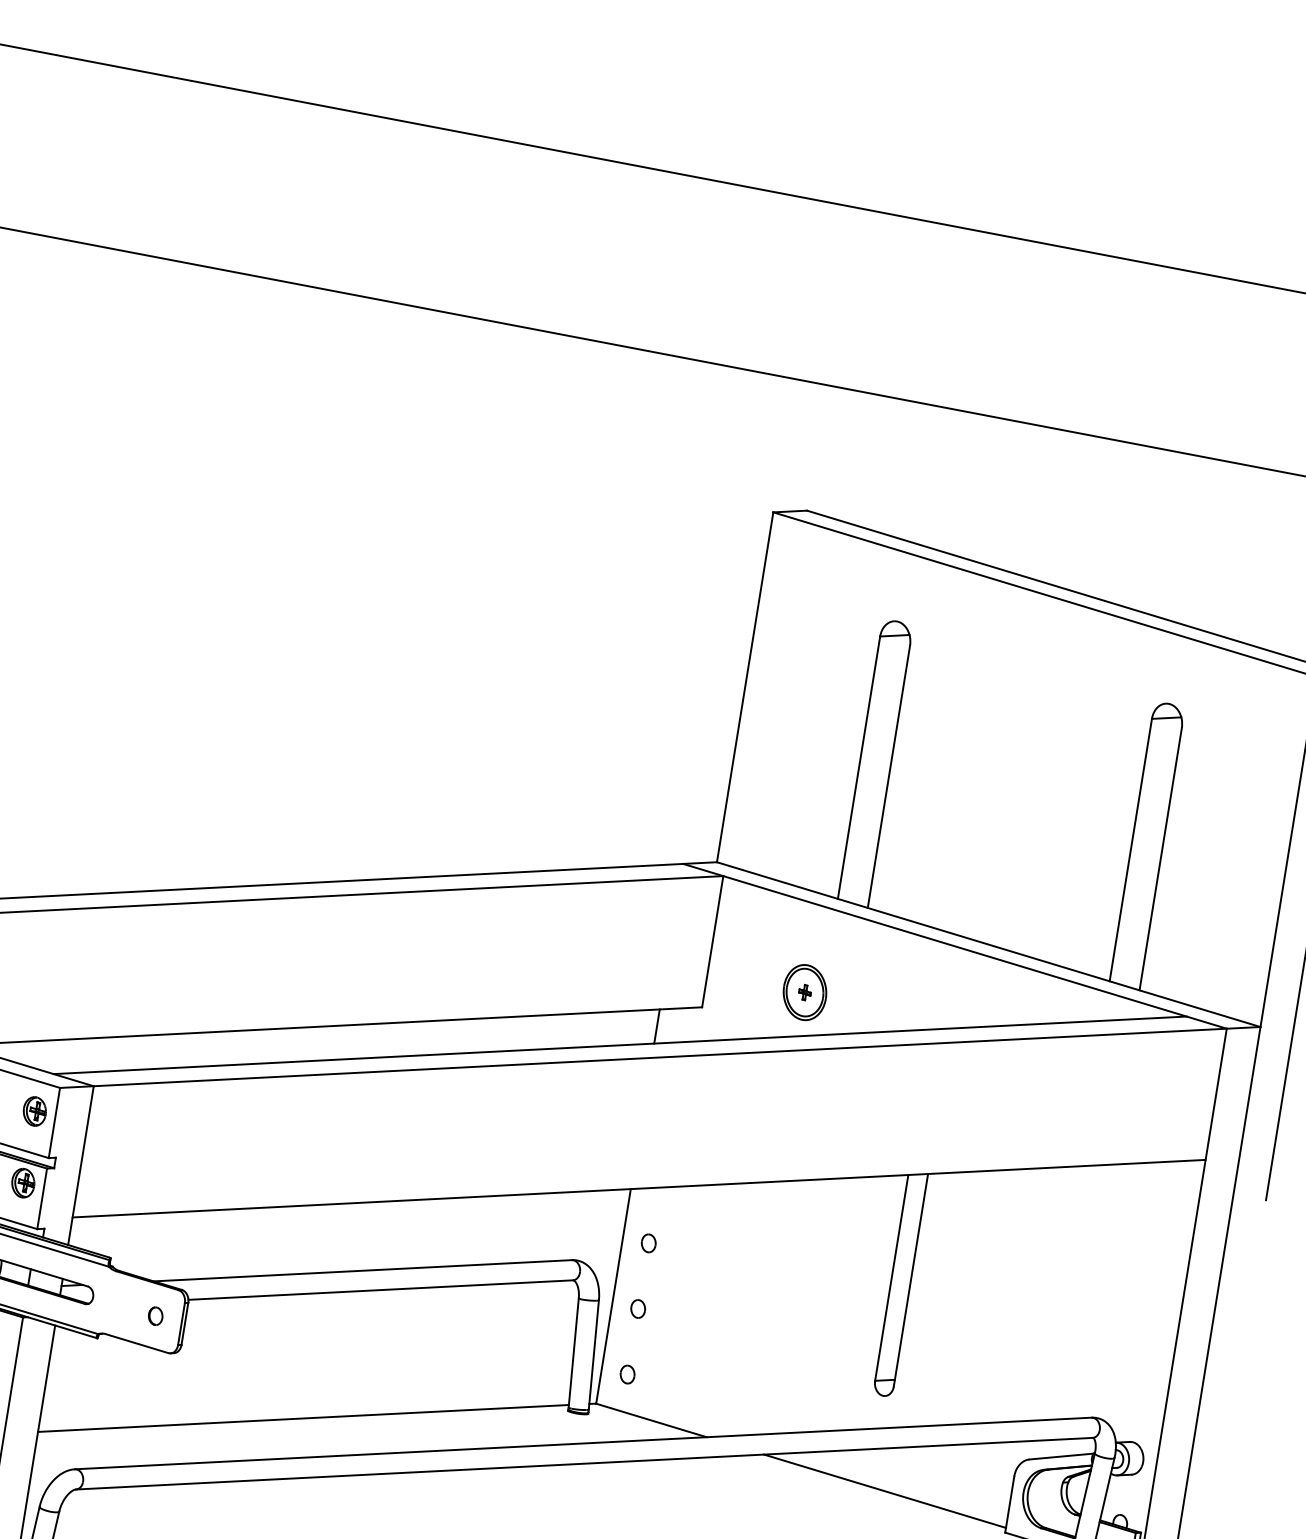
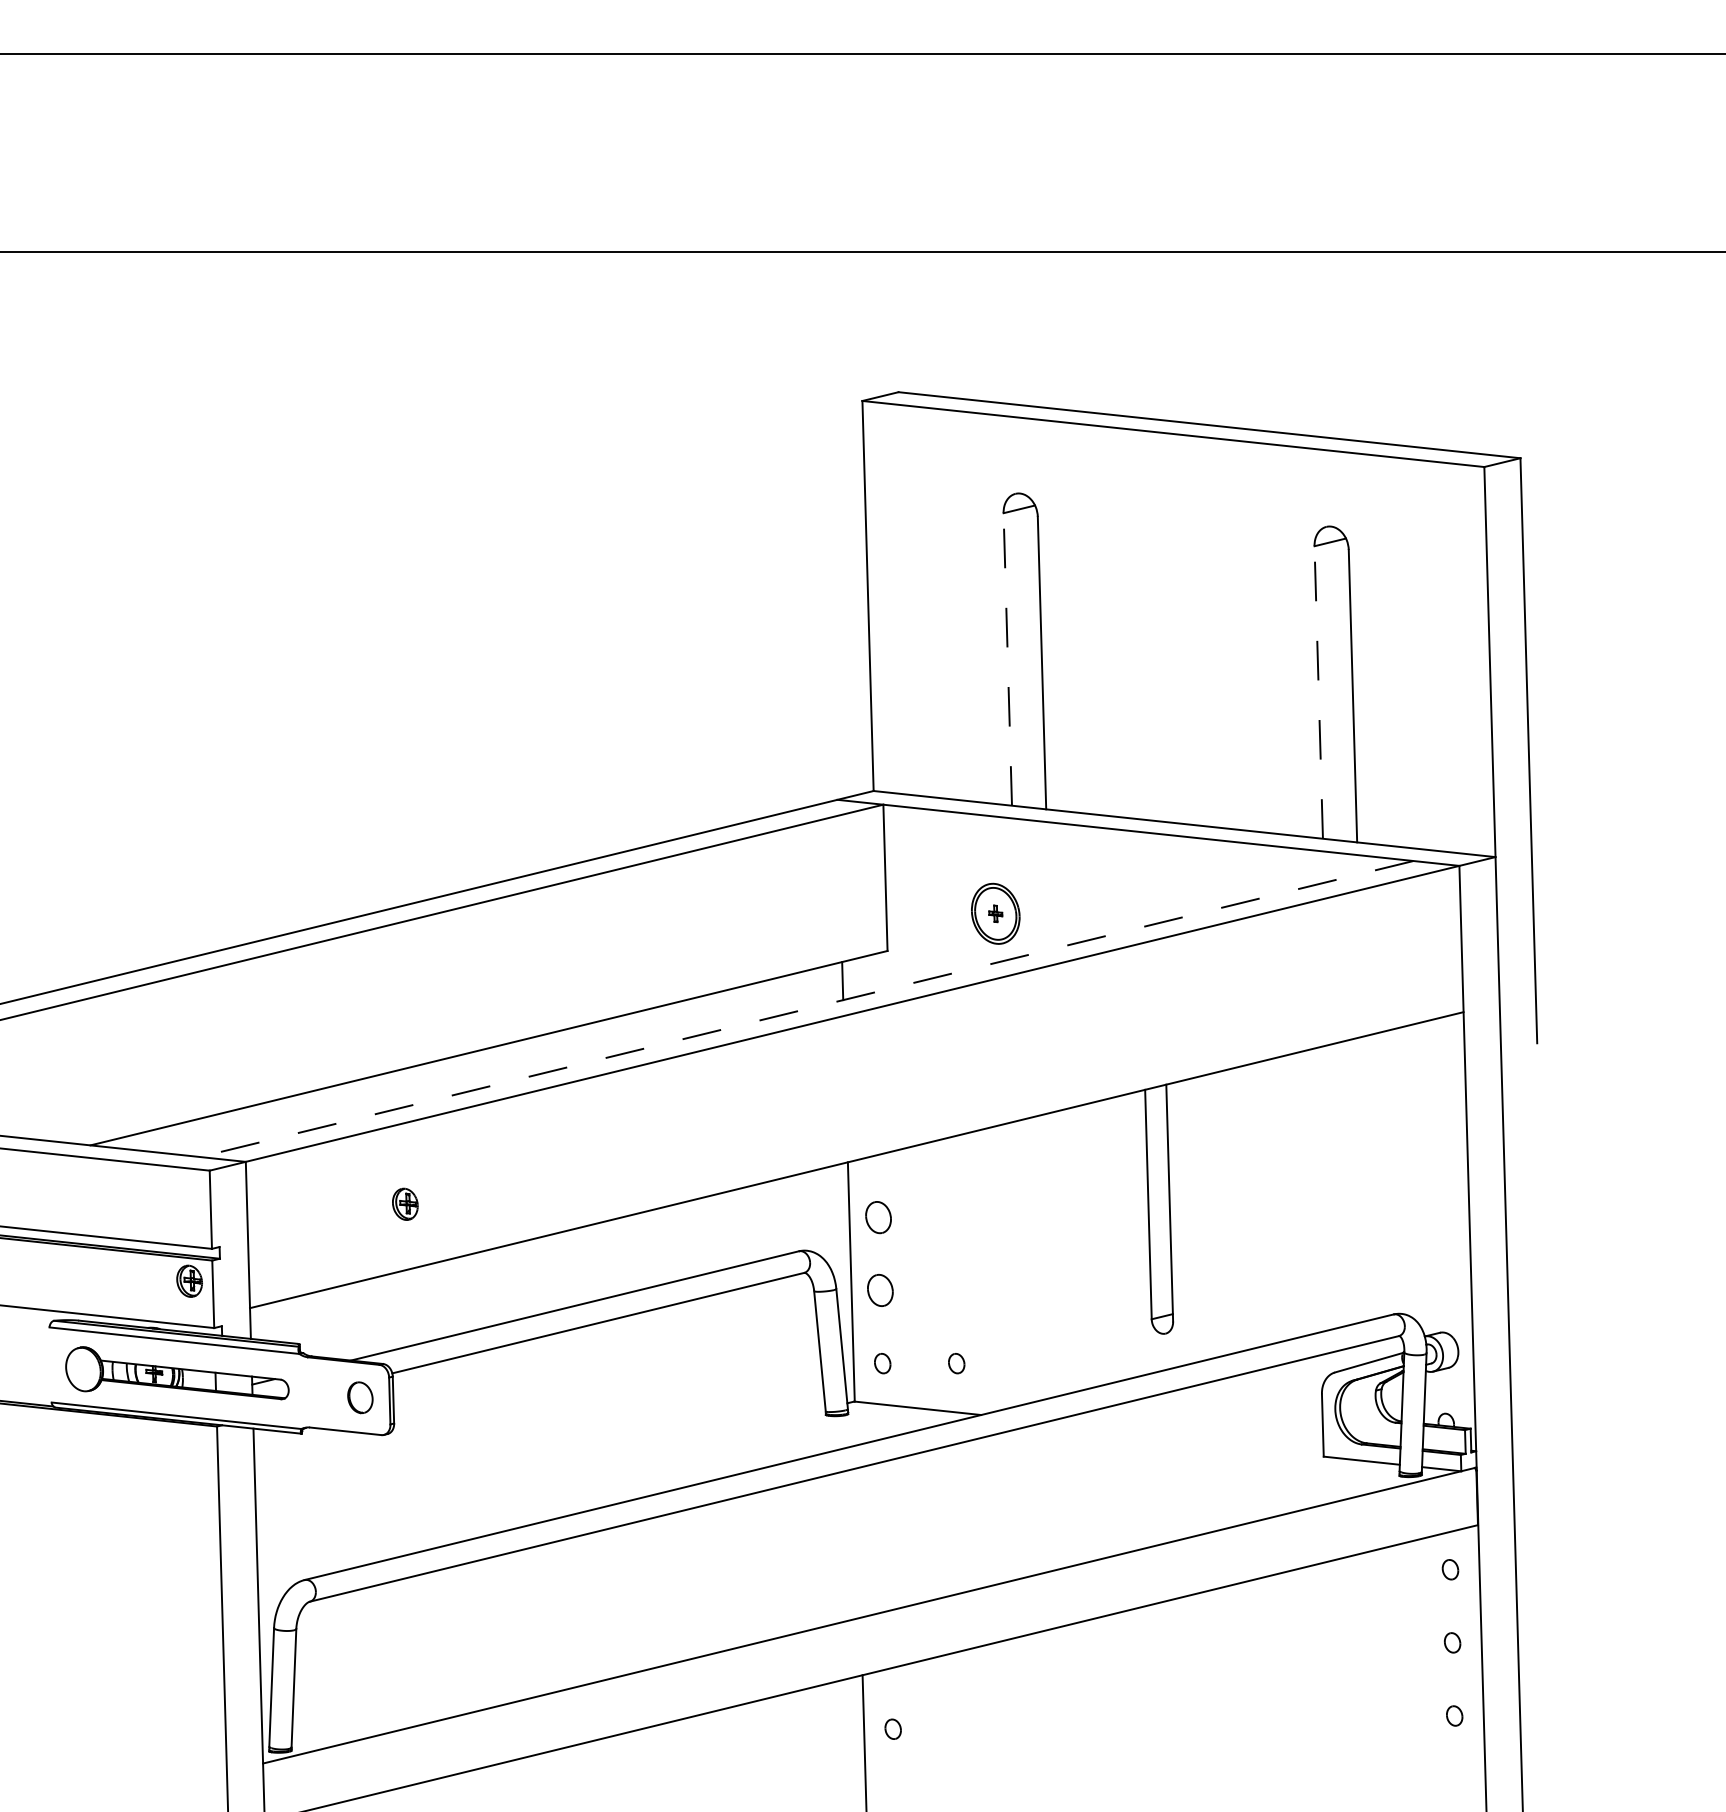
line: (858, 766) -> (1007, 658), solid -> dashed
line: (1130, 850) -> (1318, 692), solid -> dashed
line: (619, 1045) -> (806, 1009), solid -> dashed
part: (35, 1110) -> (405, 1203), moved
part: (648, 1242) -> (878, 1216), size x1.6
part: (638, 1308) -> (880, 1290), size x1.6
part: (155, 1315) -> (359, 1397), size x1.6
part: (693, 1387) -> (956, 1363), added
line: (302, 1417) -> (540, 1477), removed
line: (884, 1490) -> (1184, 1436), removed

